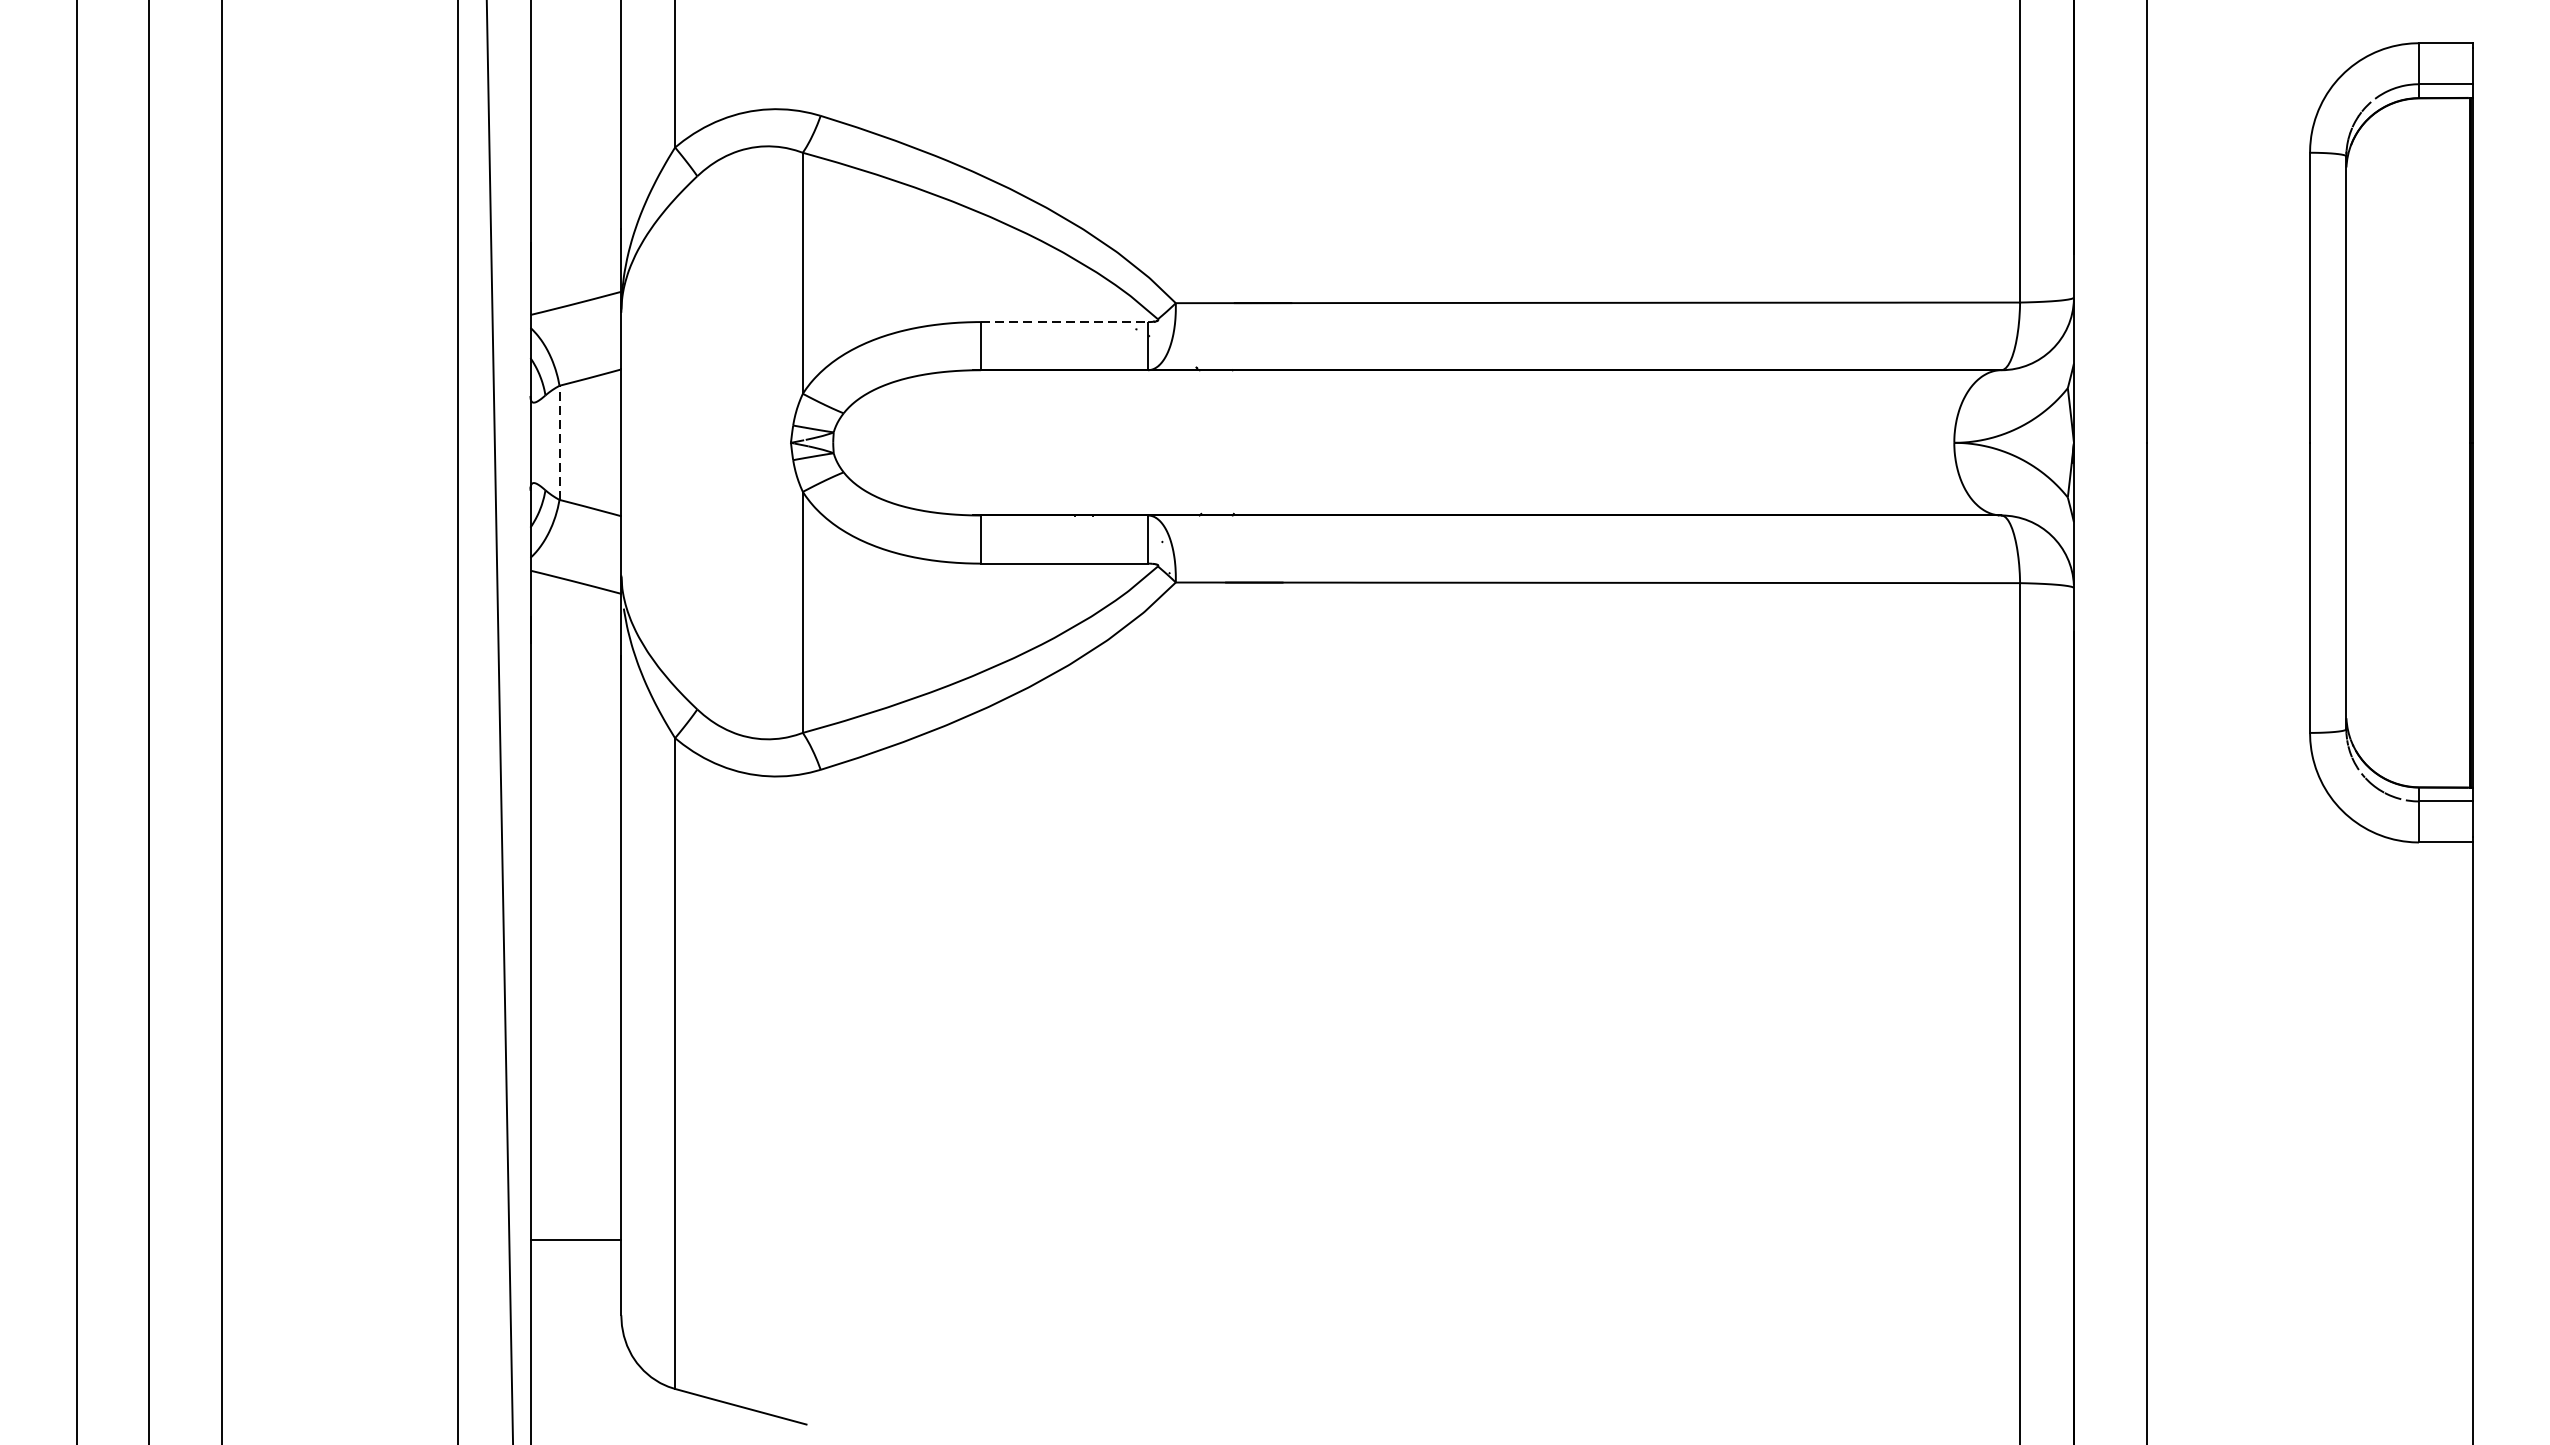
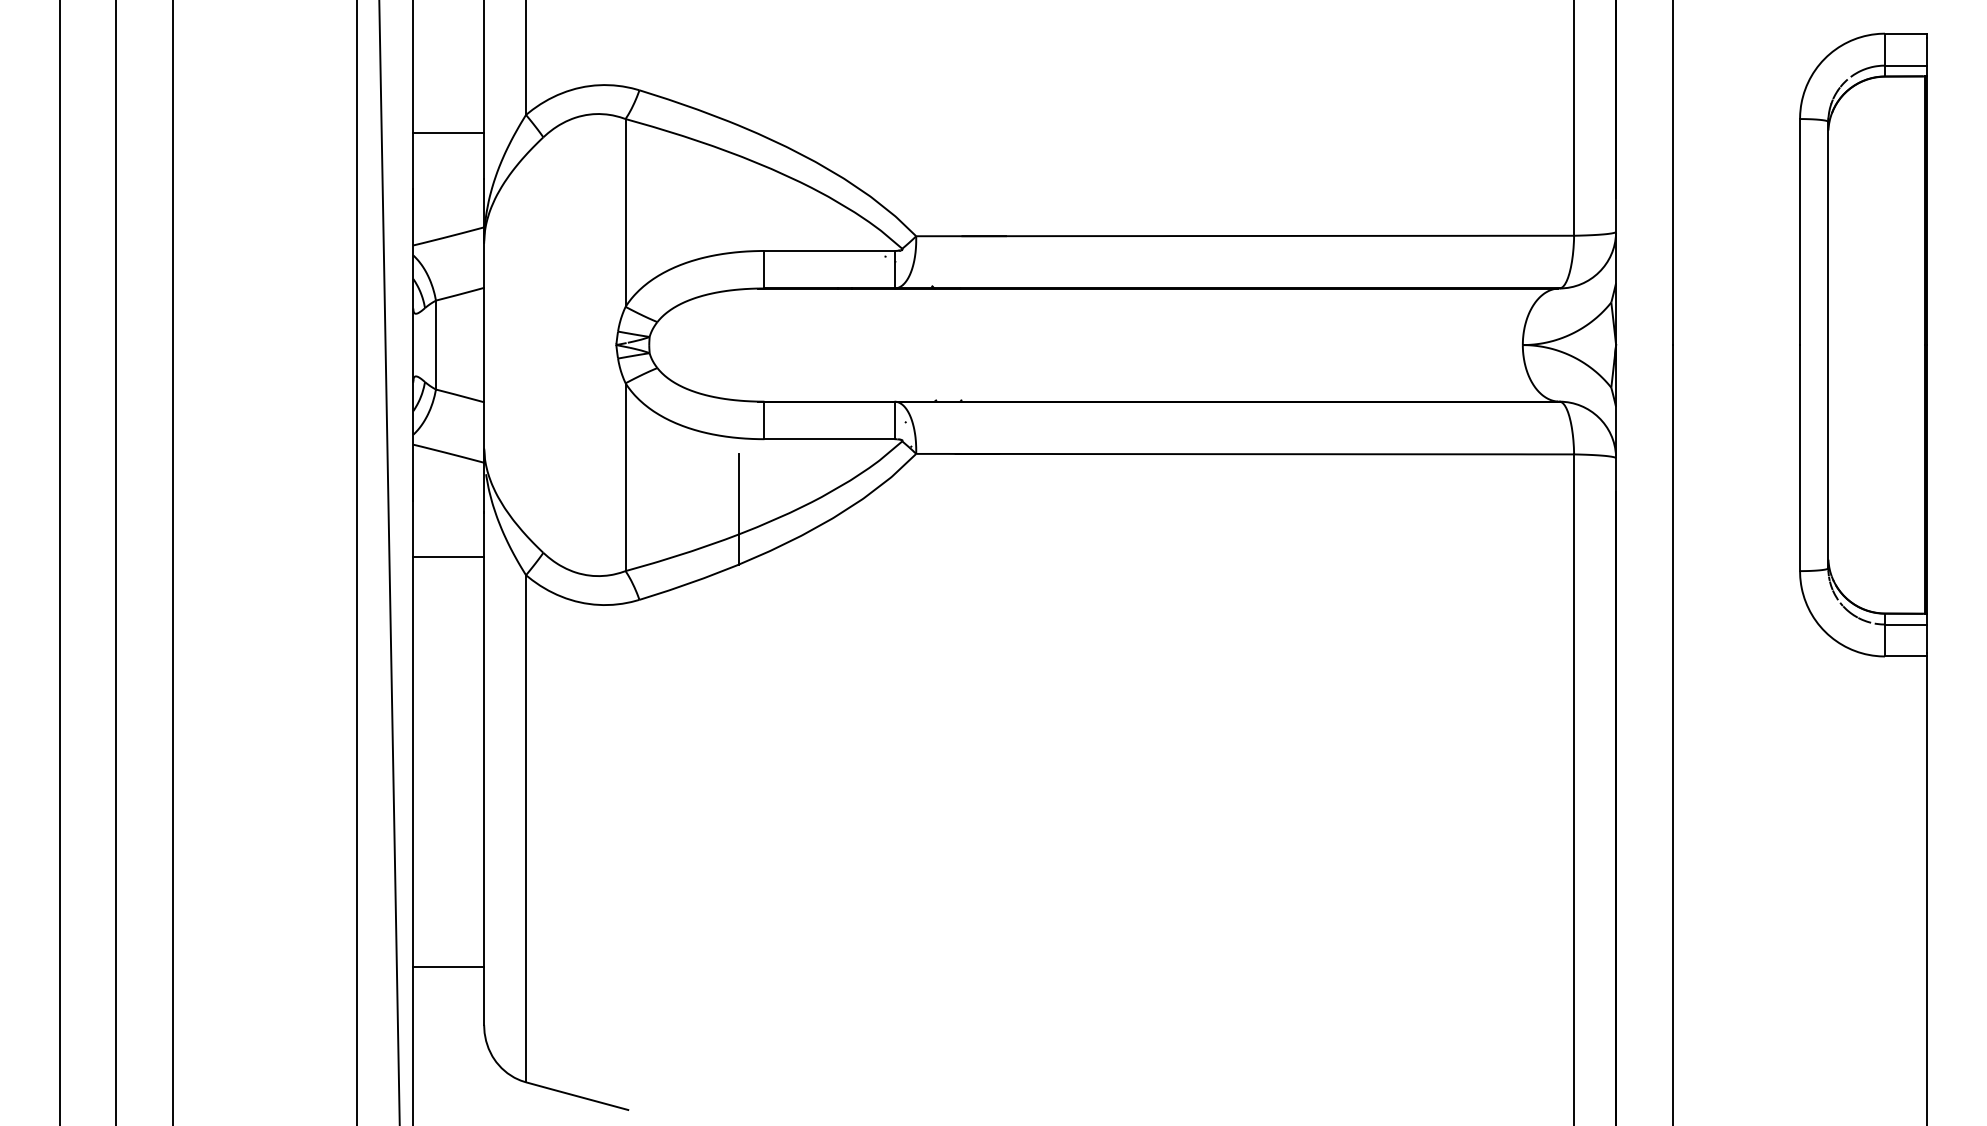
line: (575, 171) -> (448, 133), added
line: (1065, 321) -> (830, 250), dashed -> solid
line: (558, 442) -> (435, 344), dashed -> solid
line: (947, 653) -> (738, 509), added
line: (575, 714) -> (448, 556), added

